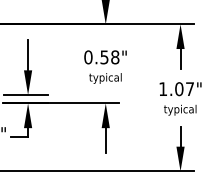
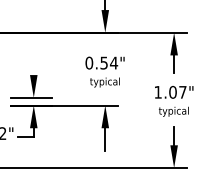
line: (27, 55) -> (33, 61), removed
text: (115, 56) -> (114, 62), 0.58" -> 0.54"

